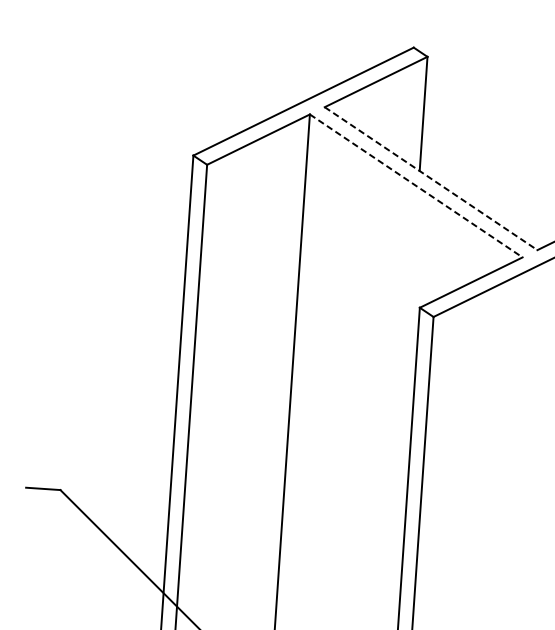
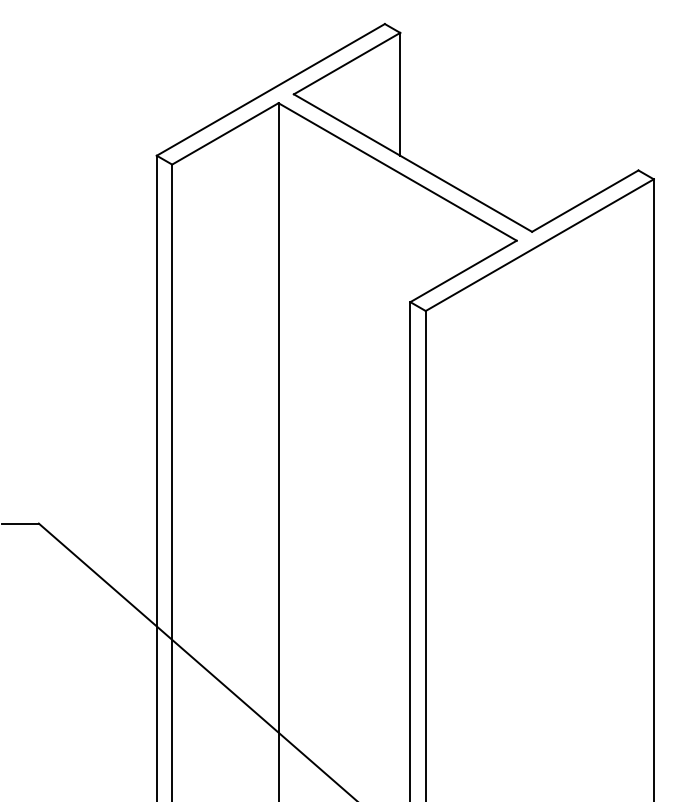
line: (431, 179) -> (413, 163), dashed -> solid
line: (416, 185) -> (397, 171), dashed -> solid

